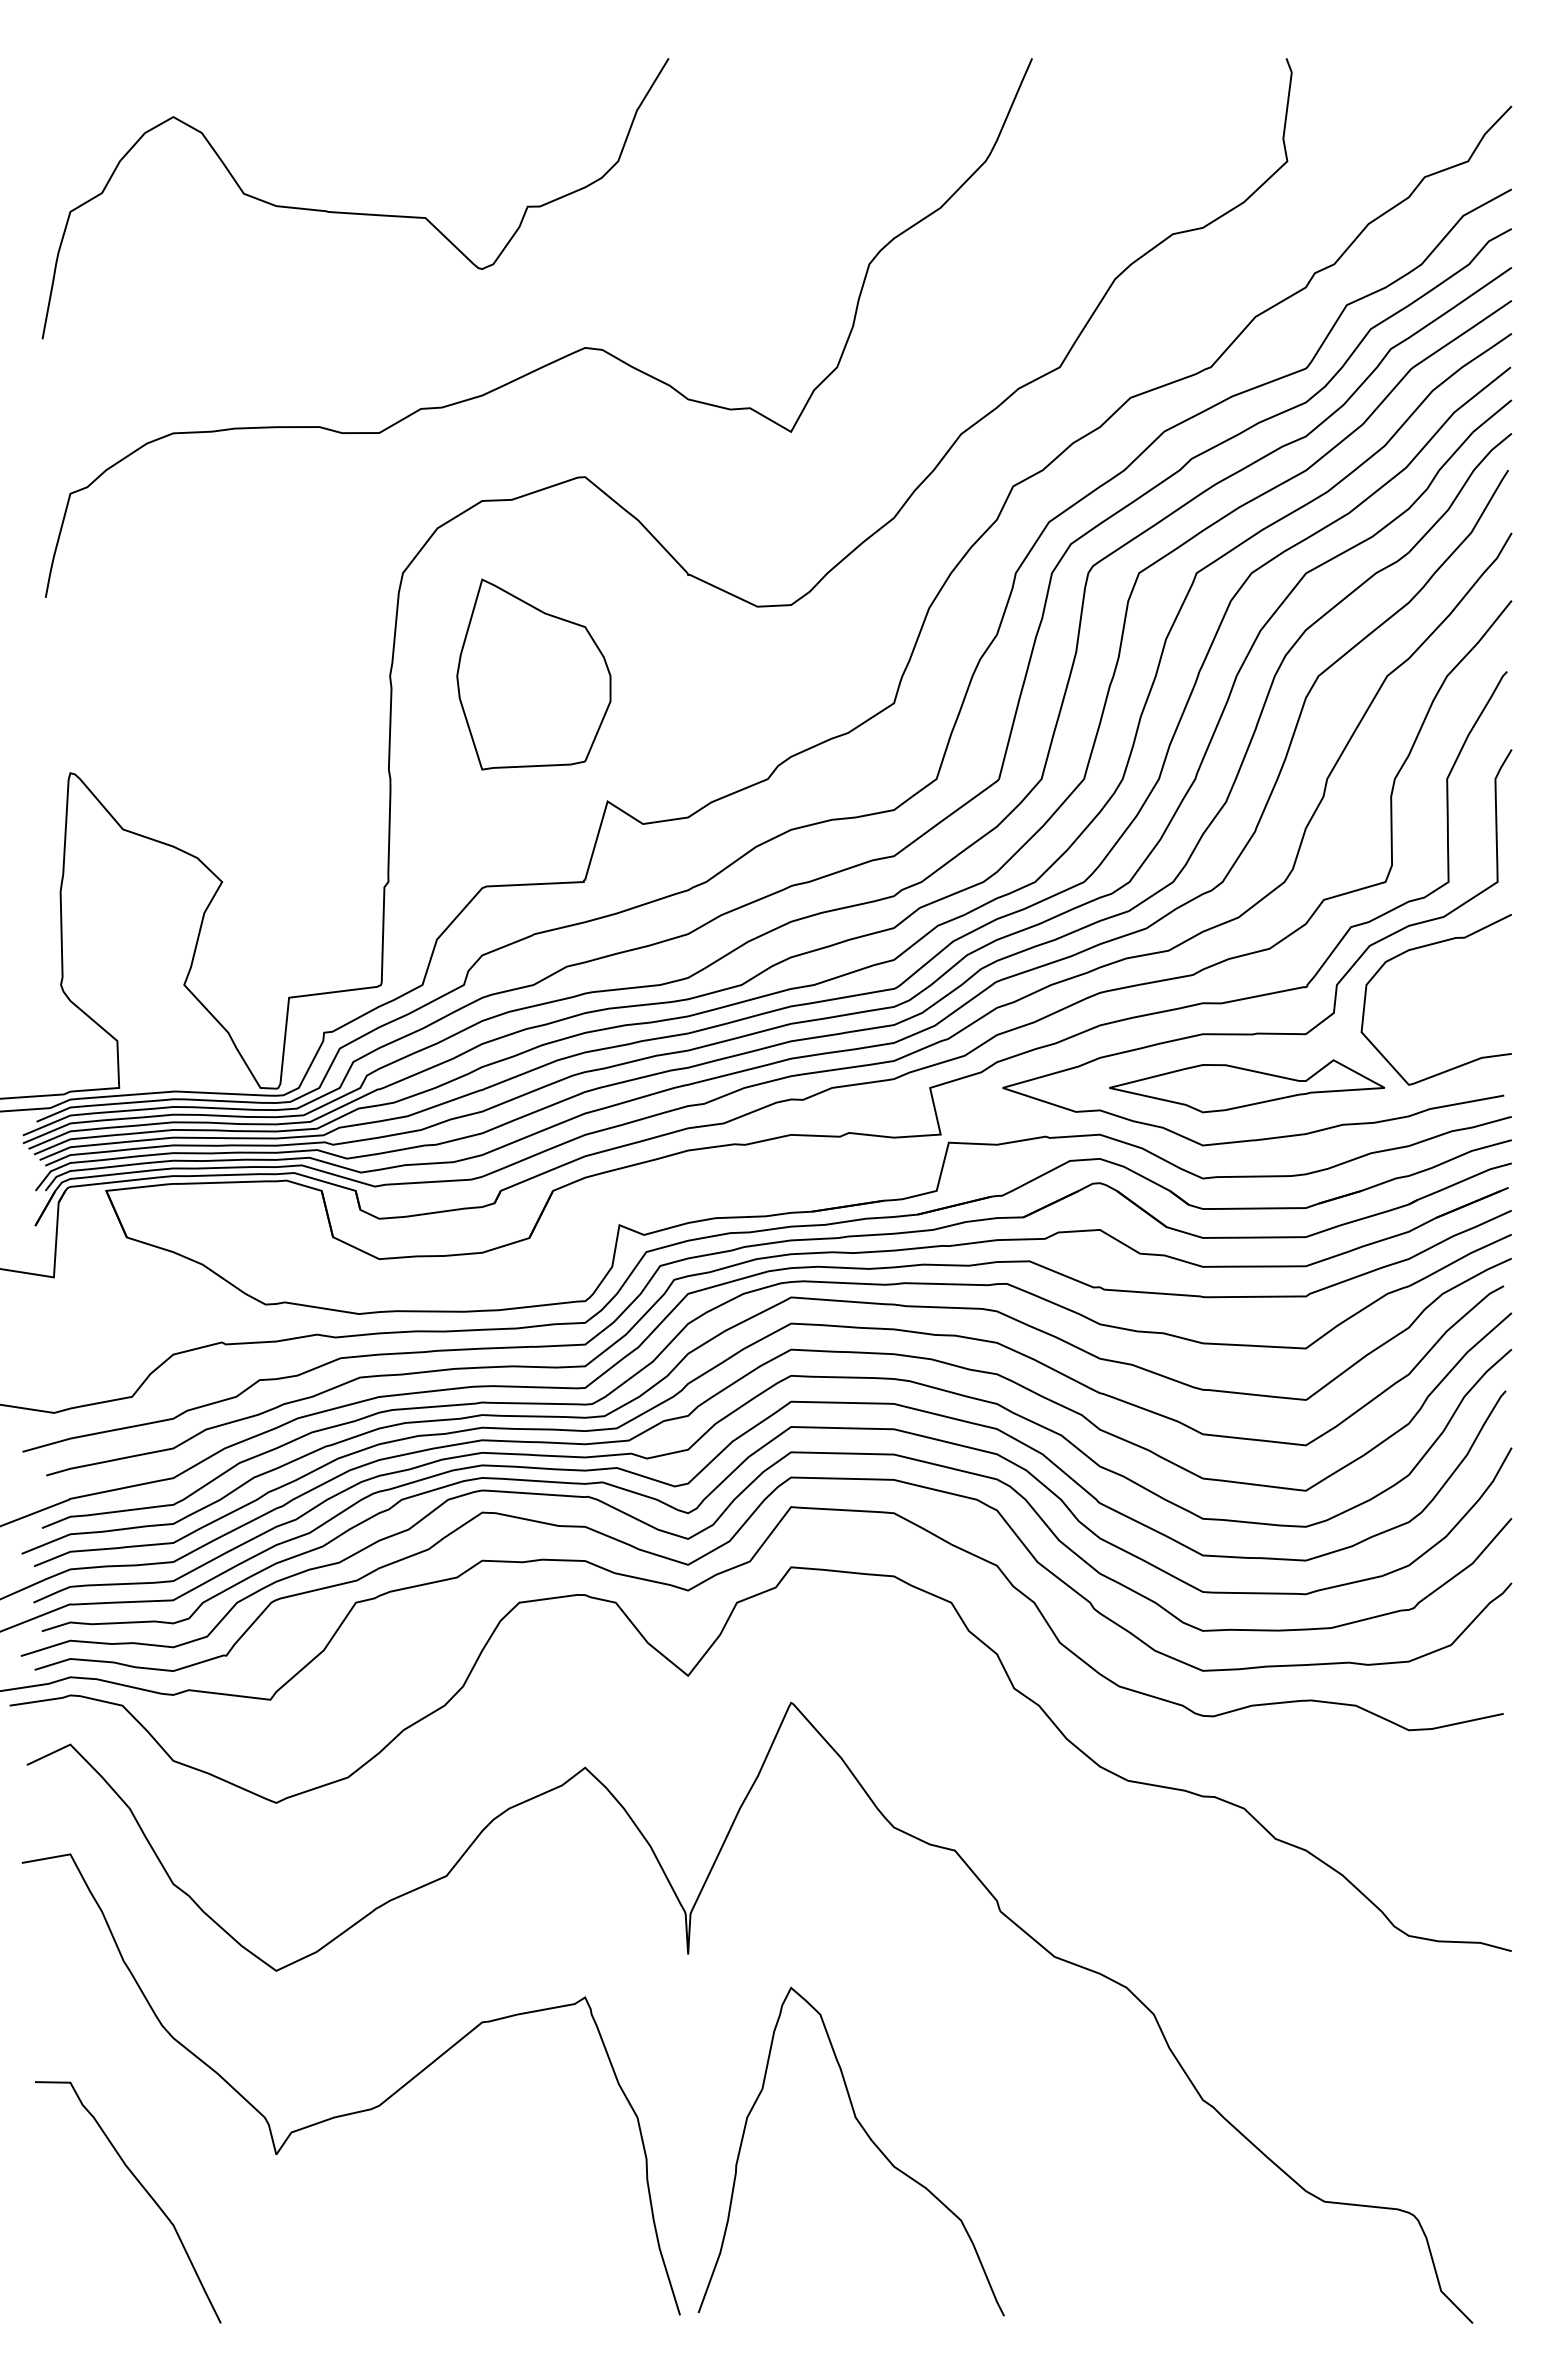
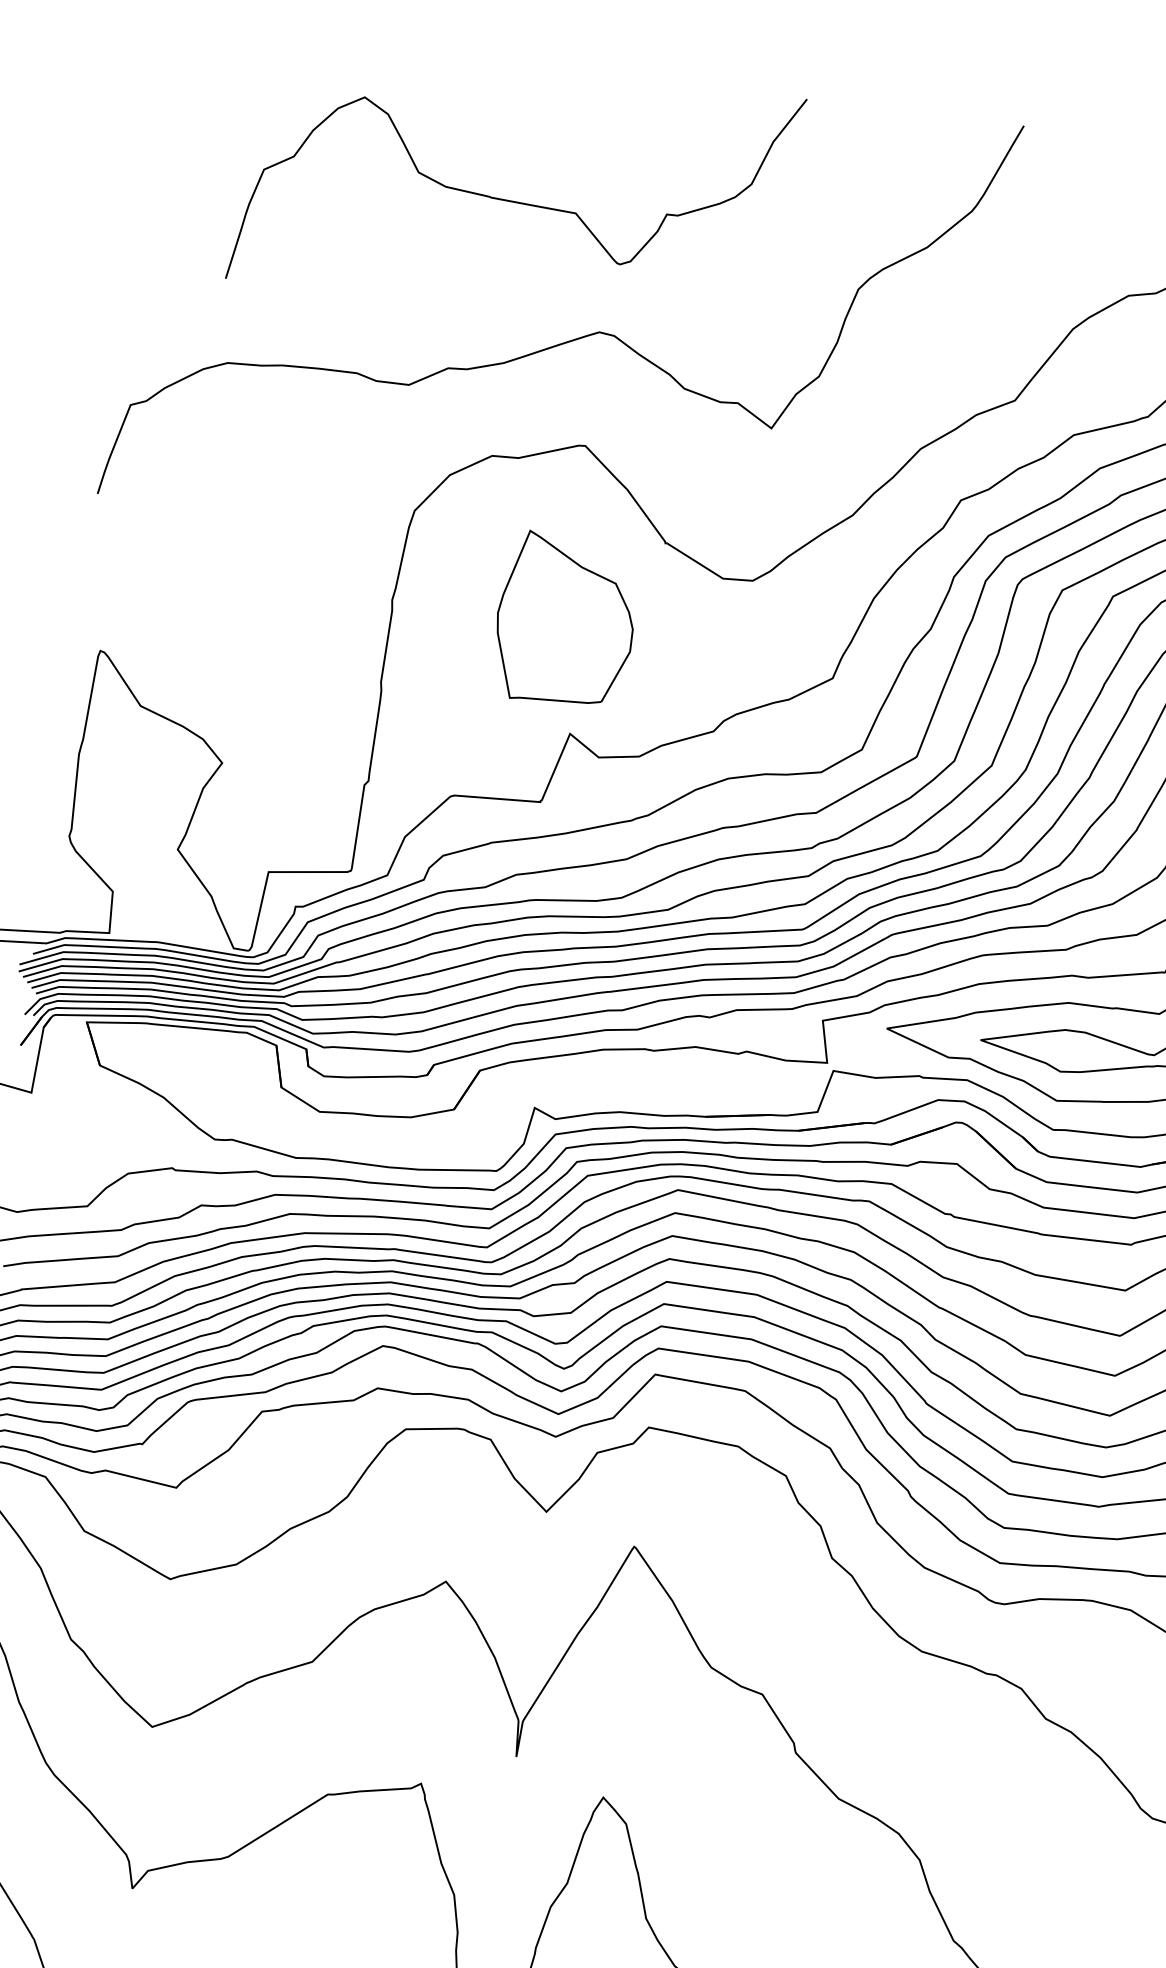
curve: (355, 212) -> (514, 200), moved
part: (533, 674) -> (565, 619), moved

